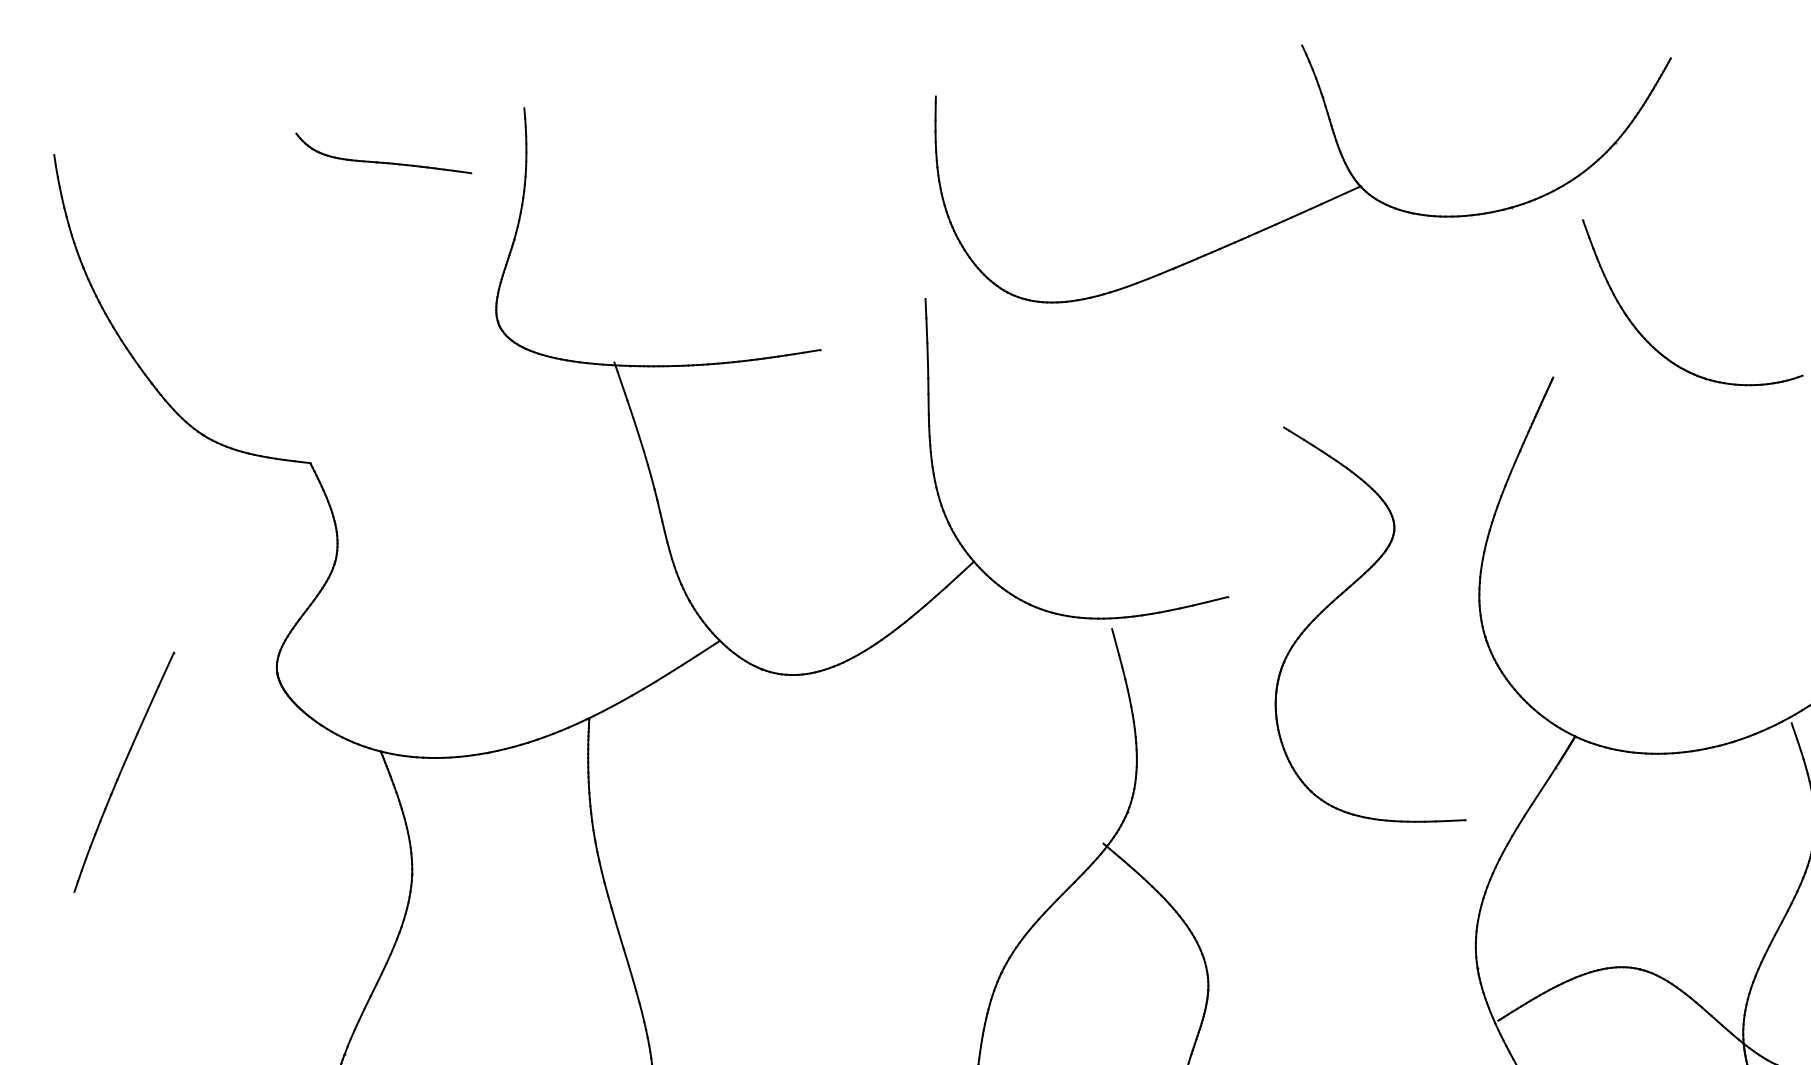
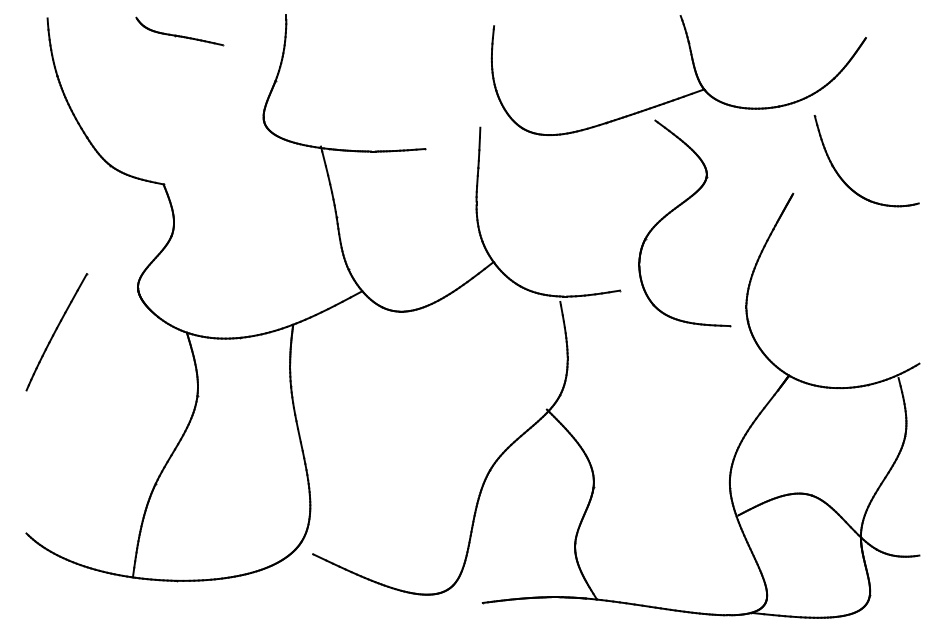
part: (383, 153) -> (179, 31), moved
part: (1334, 603) -> (673, 211), moved

